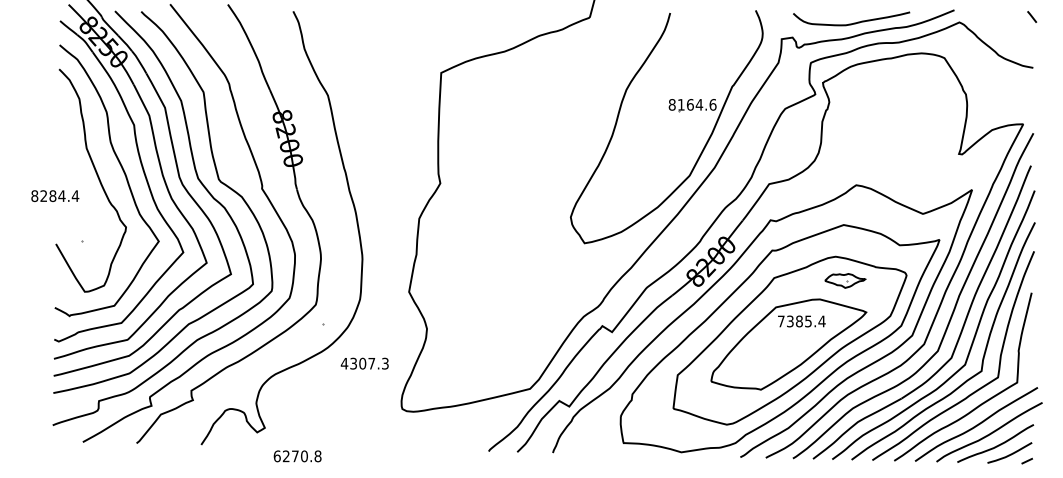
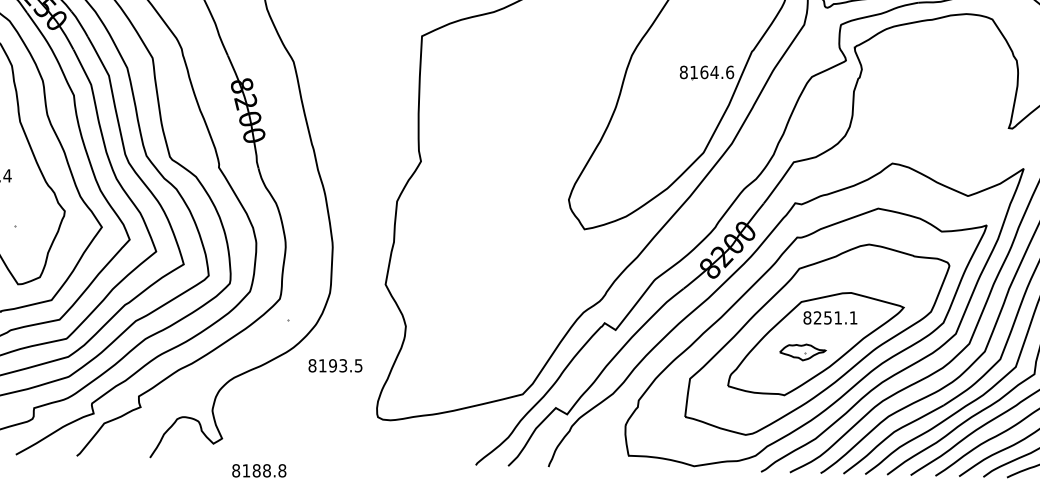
part: (845, 280) -> (803, 351), moved
text: (801, 321) -> (830, 317), 7385.4 -> 8251.1
text: (364, 363) -> (335, 365), 4307.3 -> 8193.5
text: (290, 456) -> (251, 470), 6270.8 -> 8188.8

